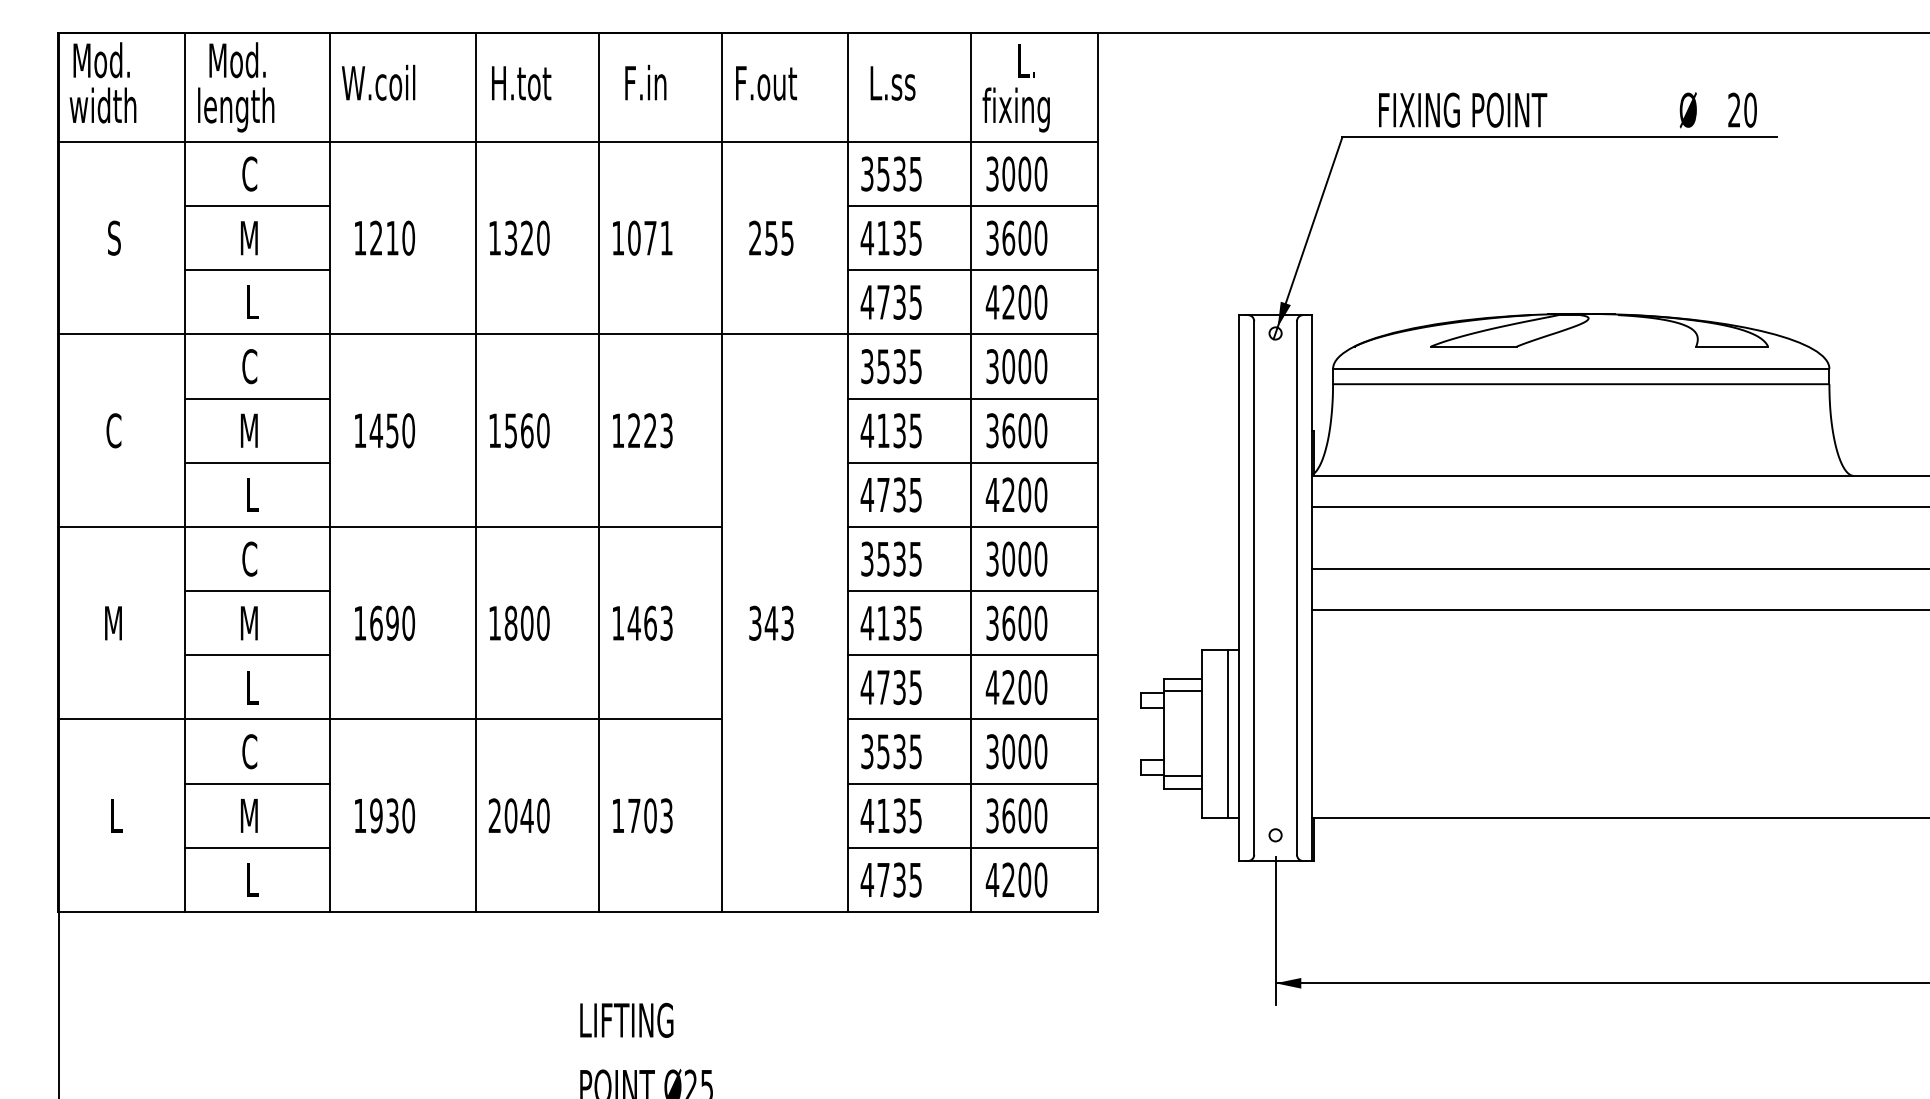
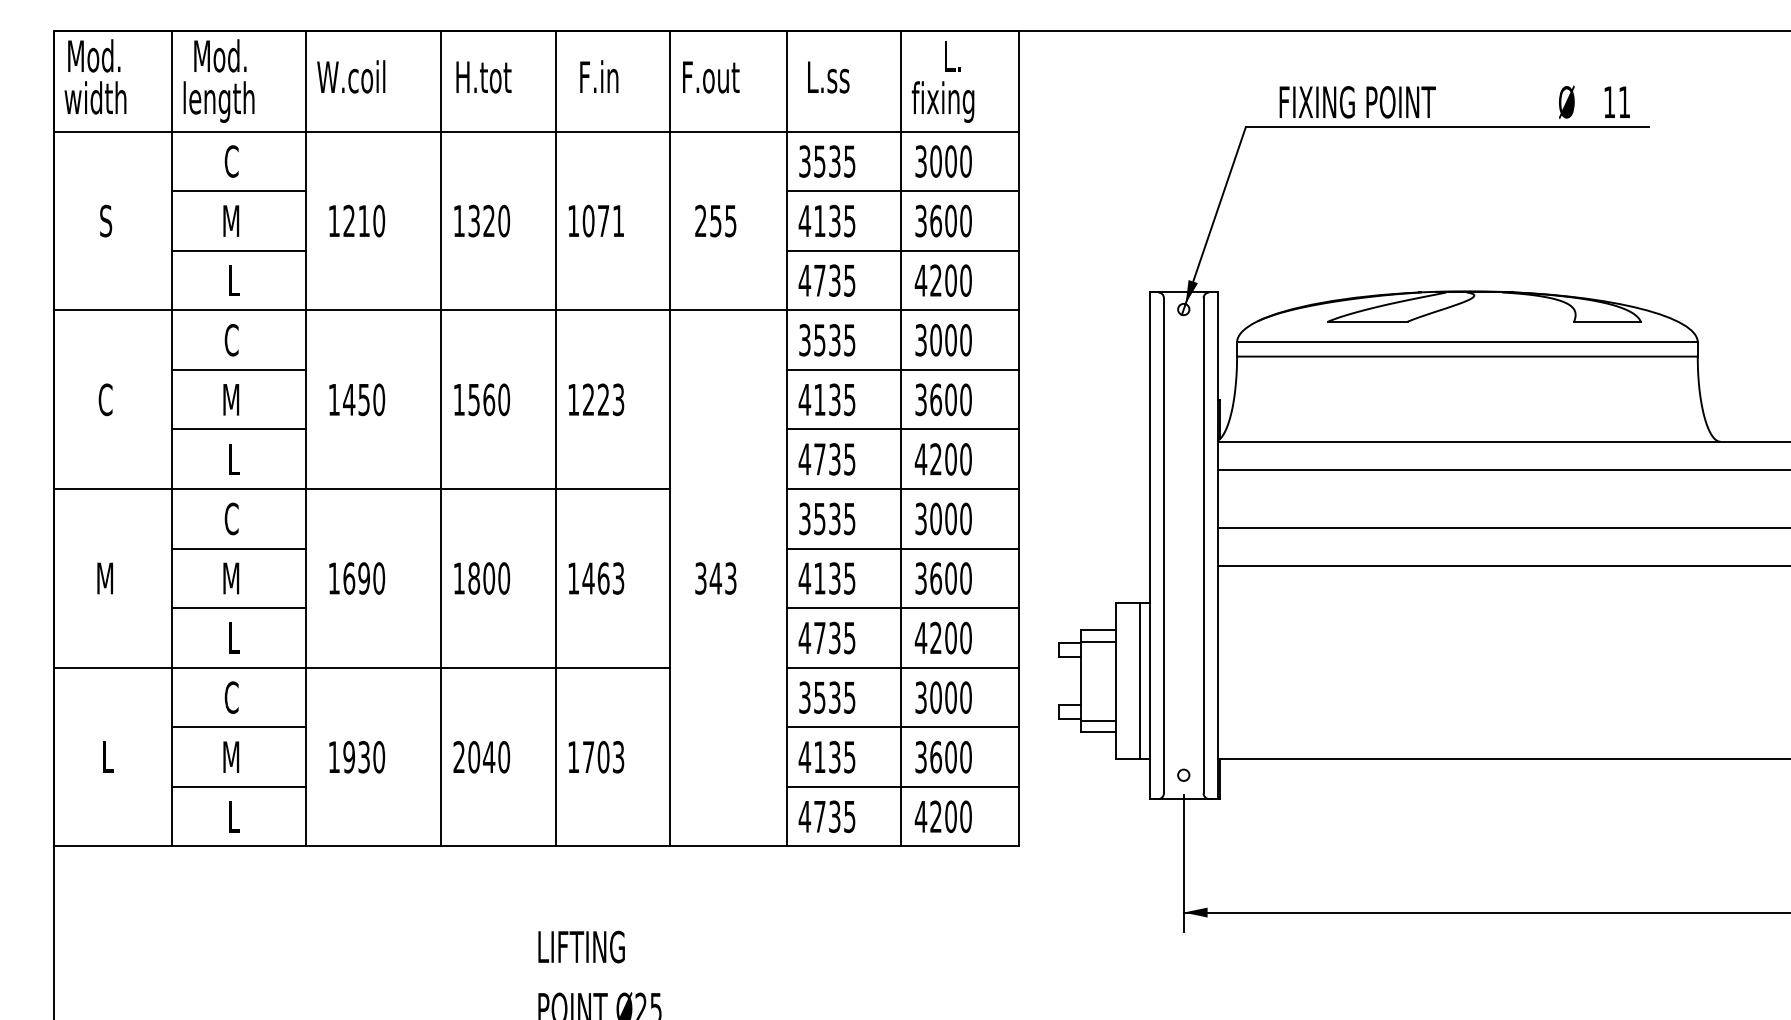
text: (1742, 109) -> (1617, 101), 20 -> 11

